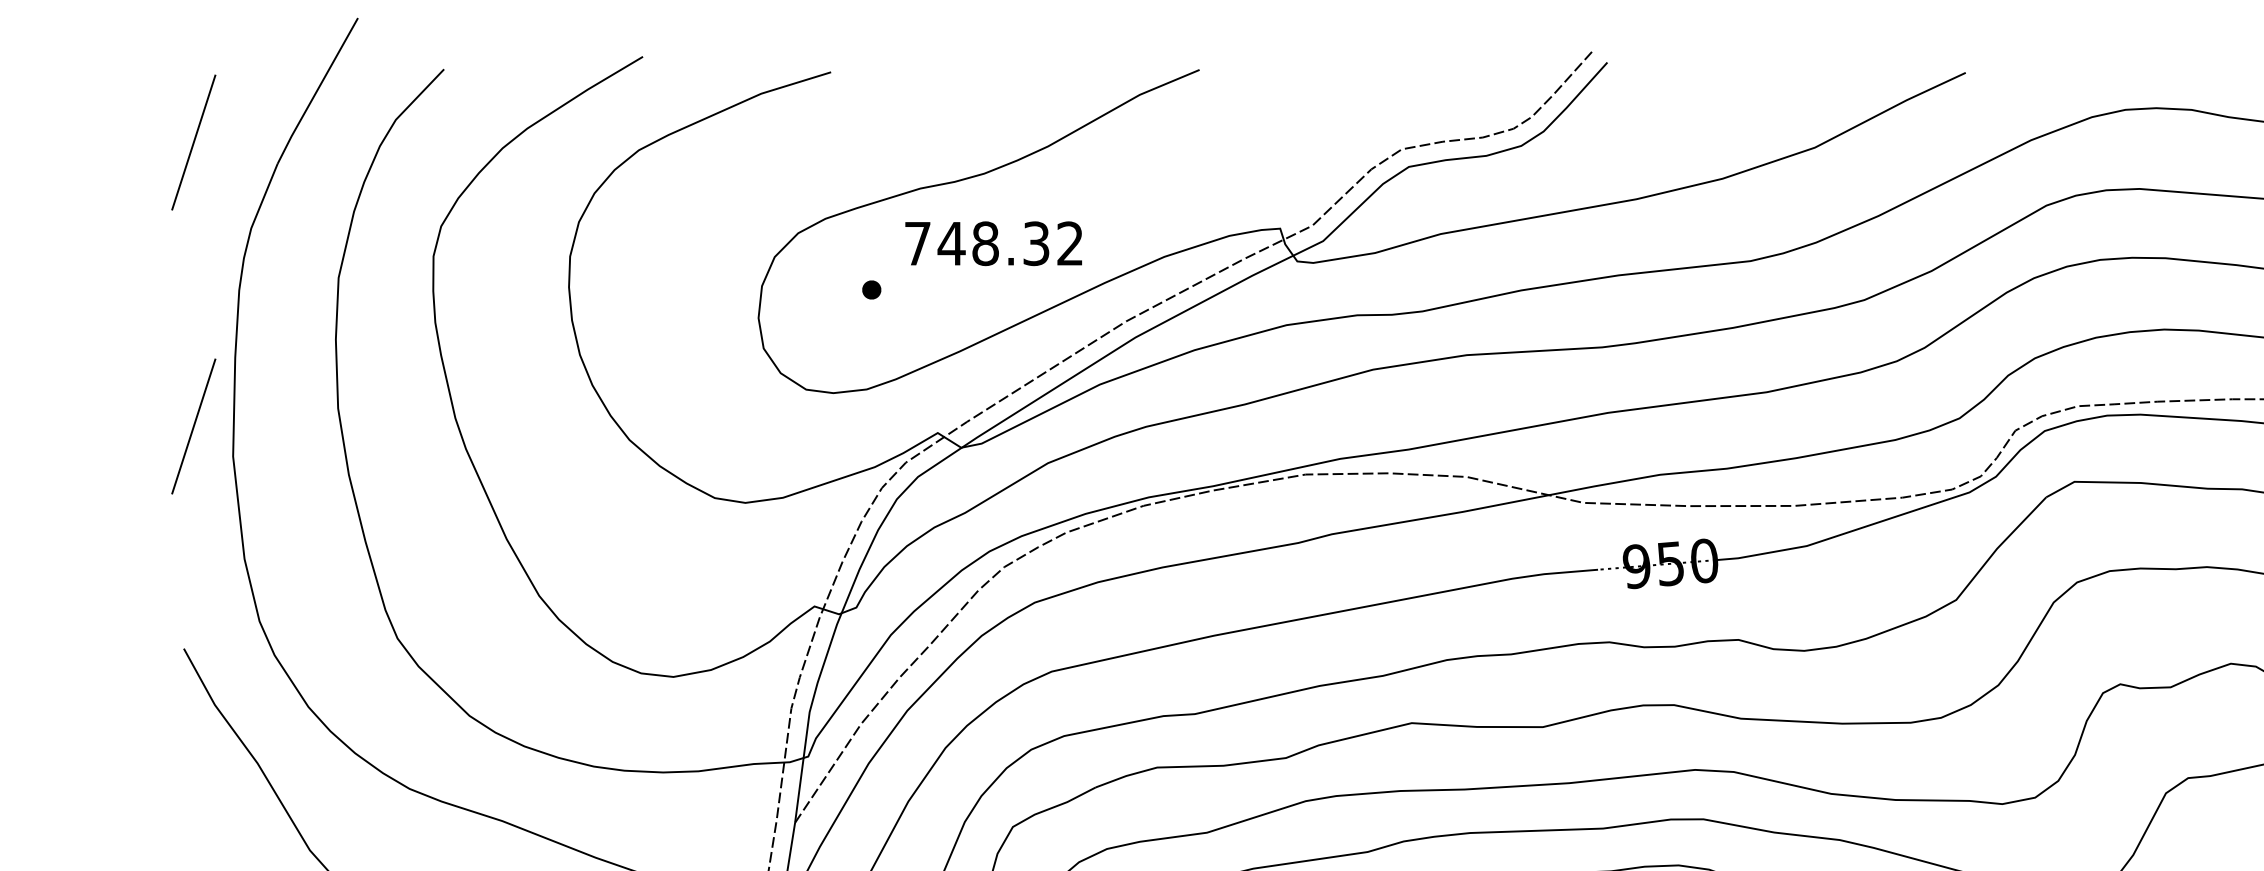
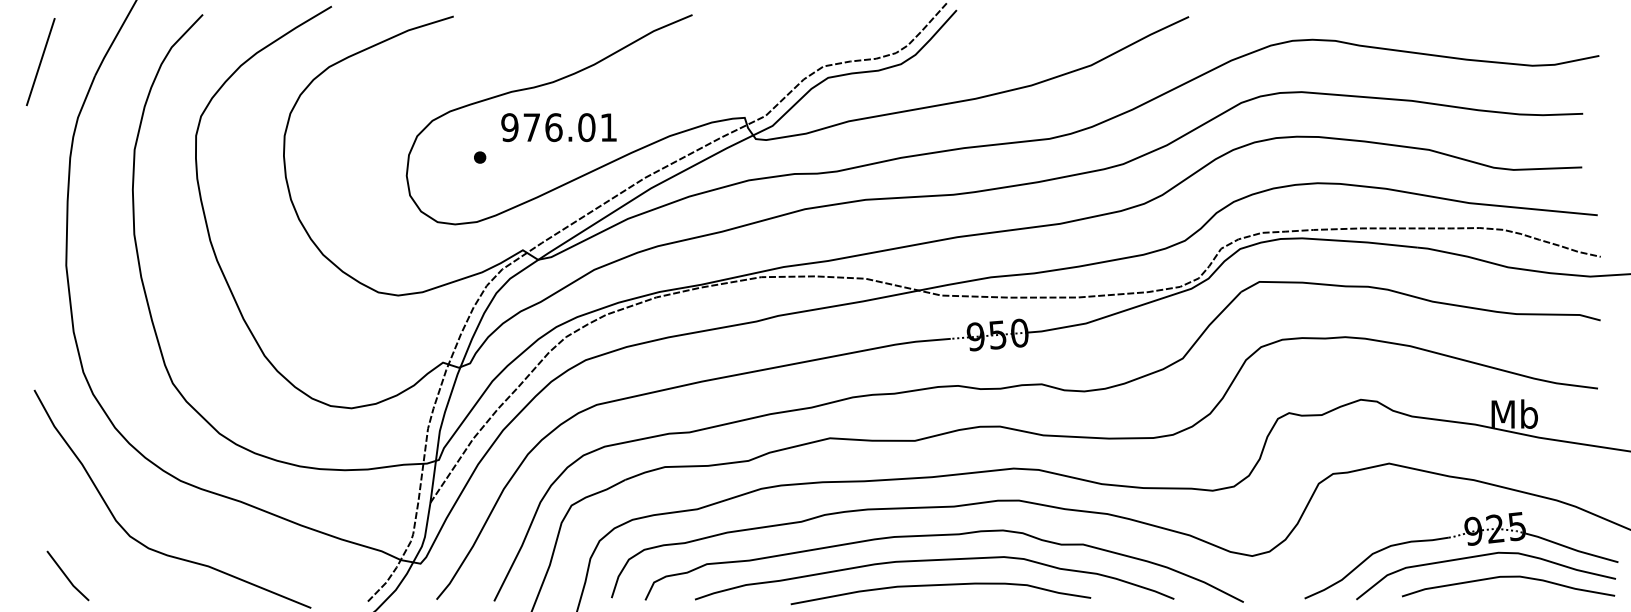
text: (992, 243) -> (558, 127), 748.32 -> 976.01
line: (193, 427) -> (40, 246), removed

